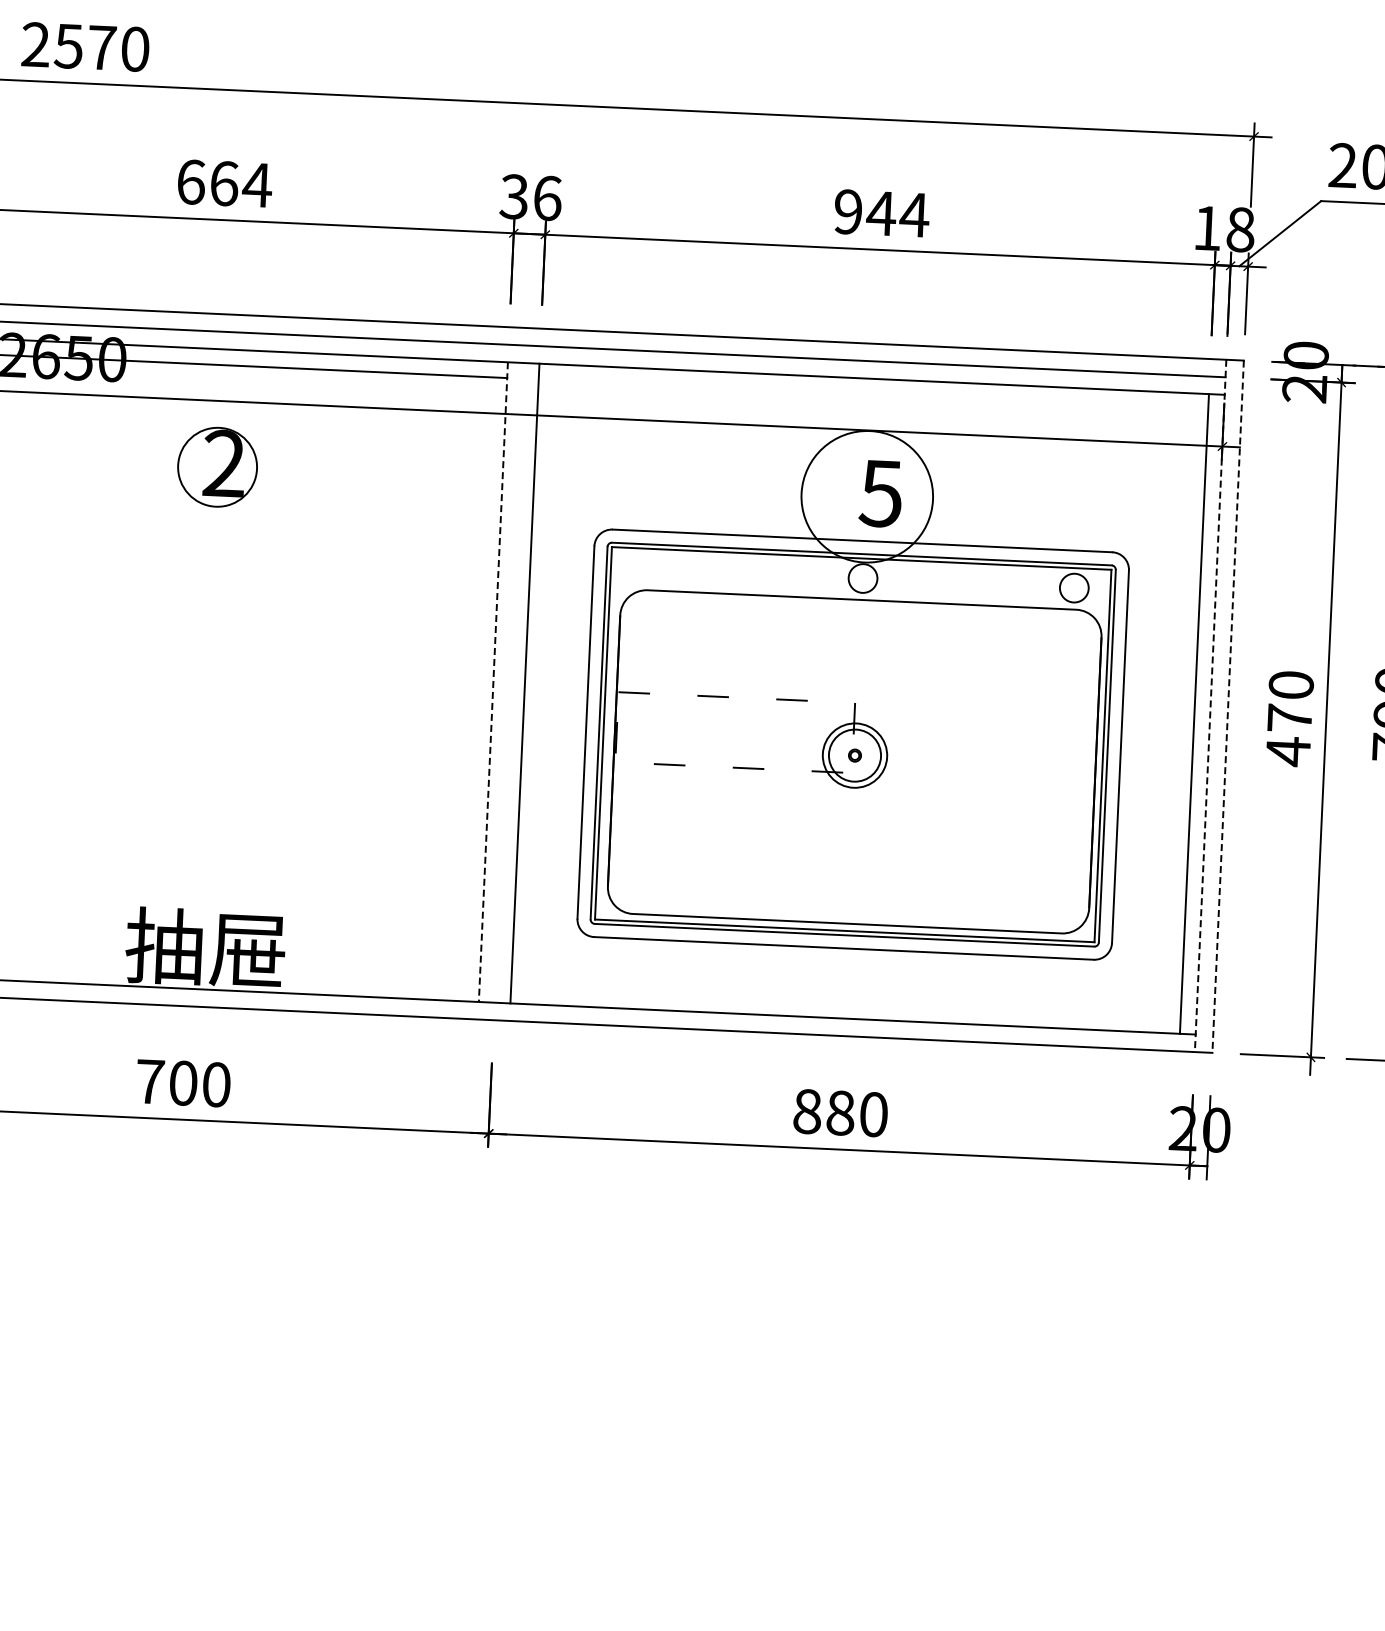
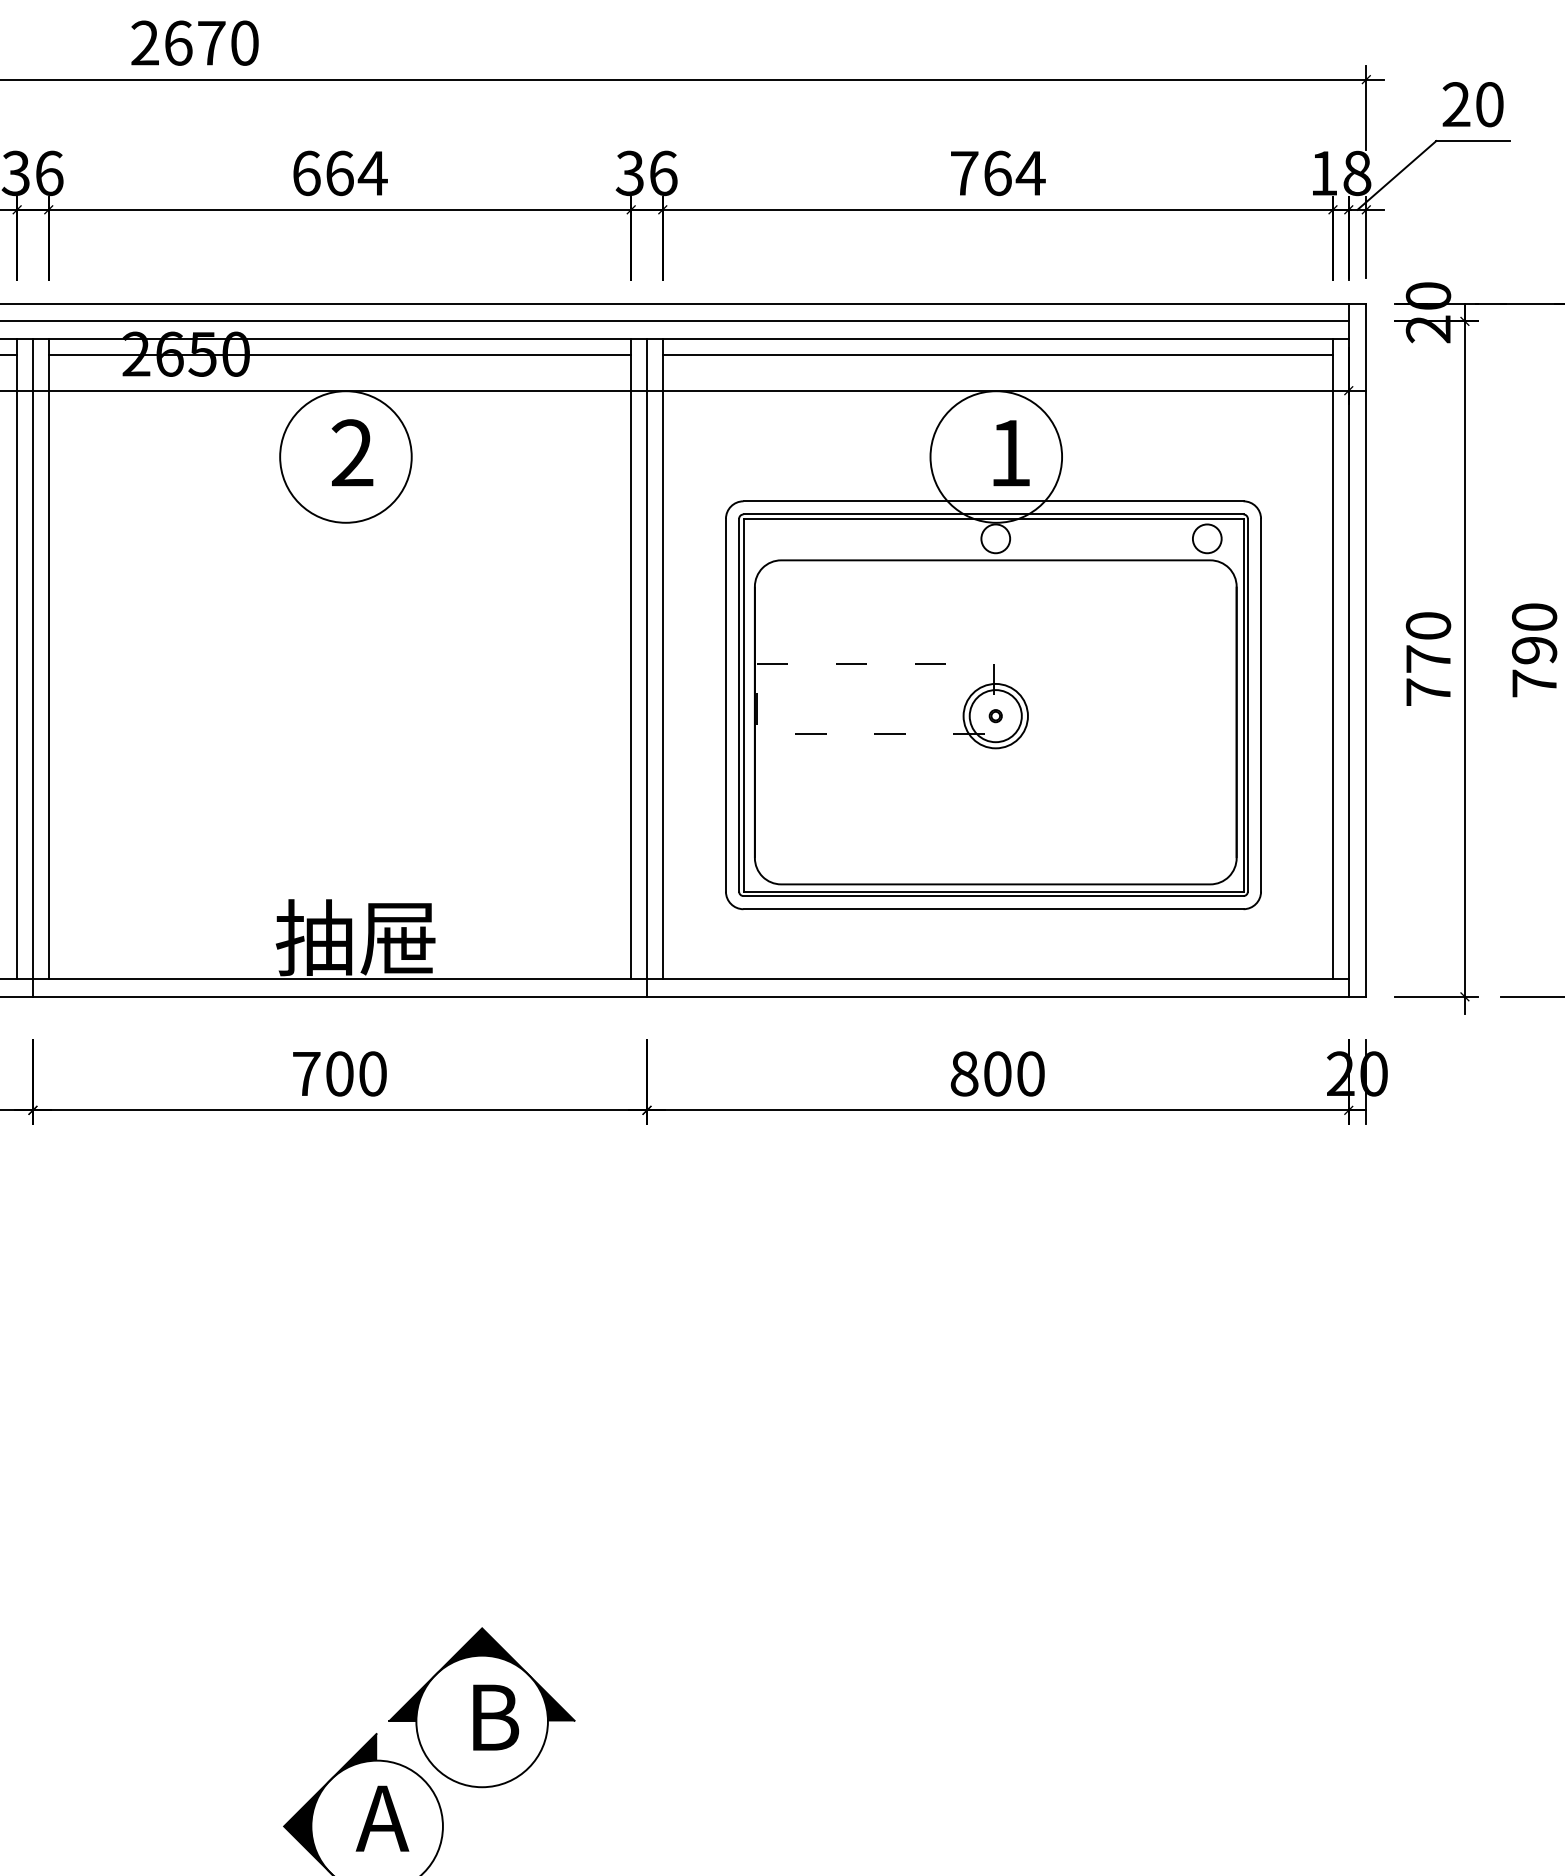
text: (68, 45) -> (177, 42), 2570 -> 2670
text: (865, 212) -> (981, 173), 944 -> 764
line: (873, 394) -> (997, 354), added
circle: (217, 466) -> (345, 456), size x1.67
text: (880, 493) -> (1009, 453), 5 -> 1
line: (493, 682) -> (631, 659), dashed -> solid
line: (509, 691) -> (647, 667), added
line: (1210, 706) -> (1348, 650), dashed -> solid
line: (1228, 706) -> (1366, 650), dashed -> solid
text: (1288, 751) -> (1428, 692), 470 -> 770
text: (840, 1112) -> (997, 1073), 880 -> 800

